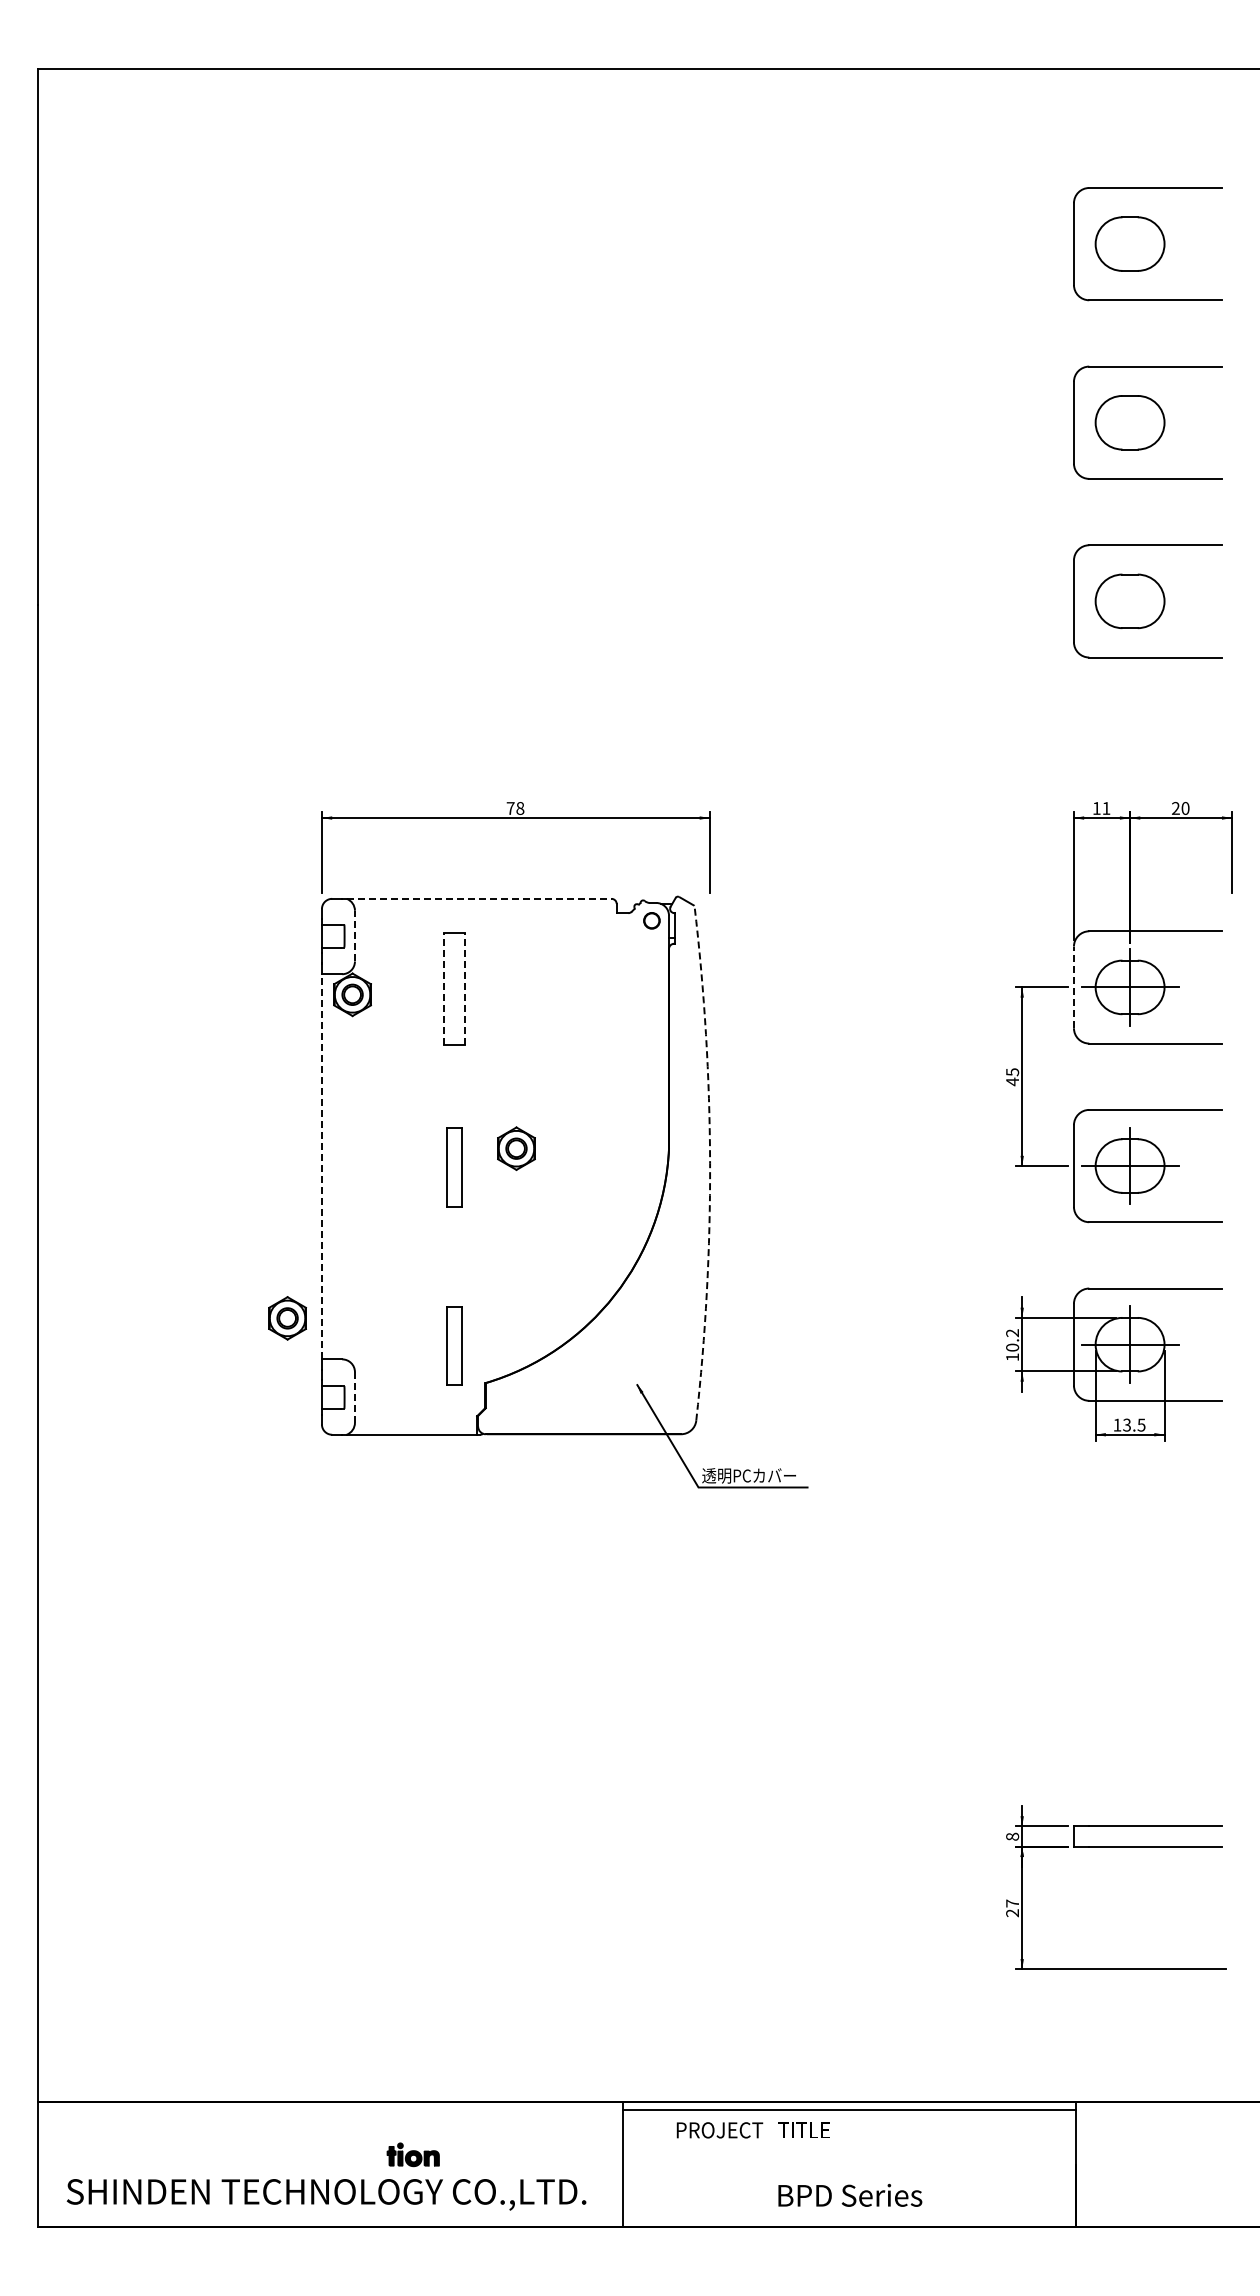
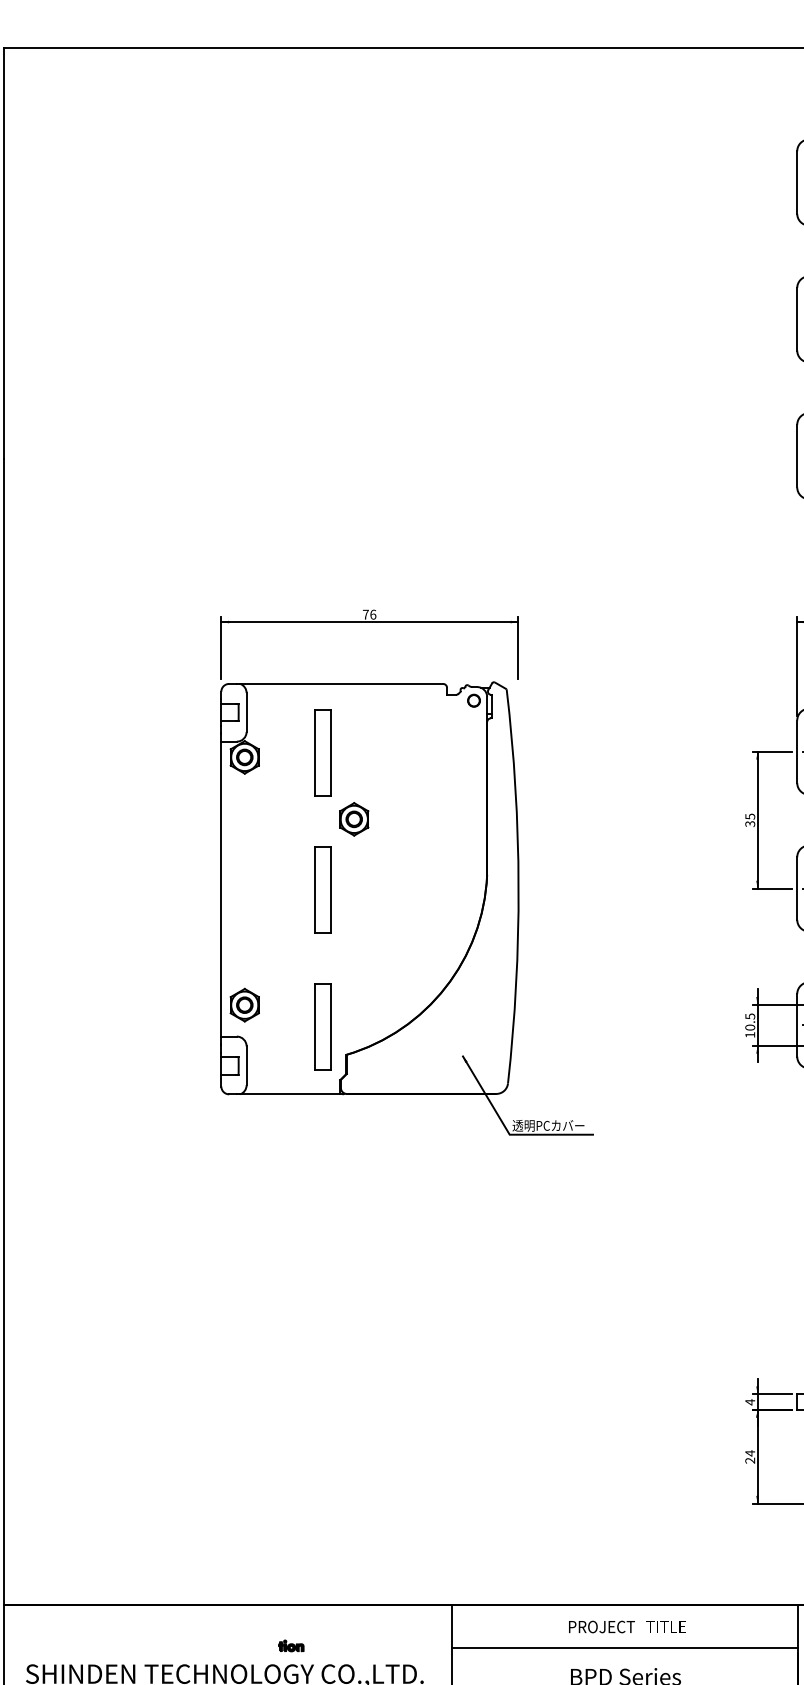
text: (520, 808) -> (373, 614), 78 -> 76
line: (479, 898) -> (341, 683), dashed -> solid
line: (354, 935) -> (246, 712), dashed -> solid
line: (1073, 987) -> (796, 751), dashed -> solid
line: (444, 988) -> (315, 752), dashed -> solid
line: (464, 988) -> (330, 752), dashed -> solid
text: (1012, 1081) -> (750, 823), 45 -> 35
part: (516, 1148) -> (354, 819), moved
arc: (710, 1163) -> (518, 886), dashed -> solid
line: (321, 1166) -> (220, 888), dashed -> solid
part: (454, 1167) -> (322, 889), size x1.43
part: (287, 1318) -> (244, 1005), moved
text: (1012, 1333) -> (750, 1016), 10.2 -> 10.5
part: (454, 1345) -> (322, 1025), size x1.43
line: (354, 1396) -> (246, 1065), dashed -> solid
text: (1012, 1836) -> (750, 1401), 8 -> 4
text: (1012, 1903) -> (750, 1453), 27 -> 24
line: (849, 2109) -> (625, 1647), moved
text: (752, 2130) -> (626, 1627), moved
part: (413, 2155) -> (291, 1646), size x0.62

